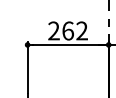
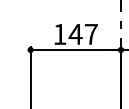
text: (67, 30) -> (75, 33), 262 -> 147

